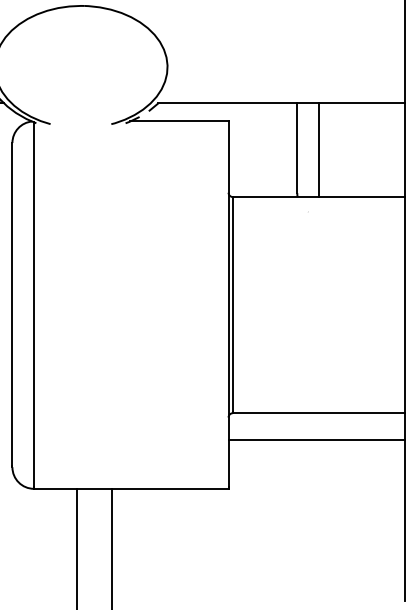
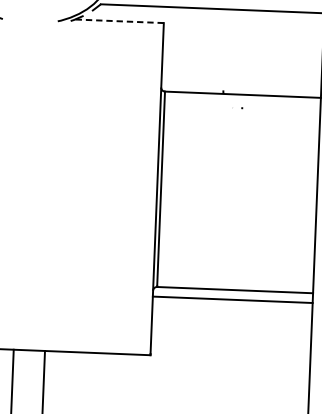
line: (179, 121) -> (119, 21), solid -> dashed
line: (297, 148) -> (225, 50), removed
line: (318, 150) -> (244, 52), removed
line: (316, 440) -> (232, 300), moved

